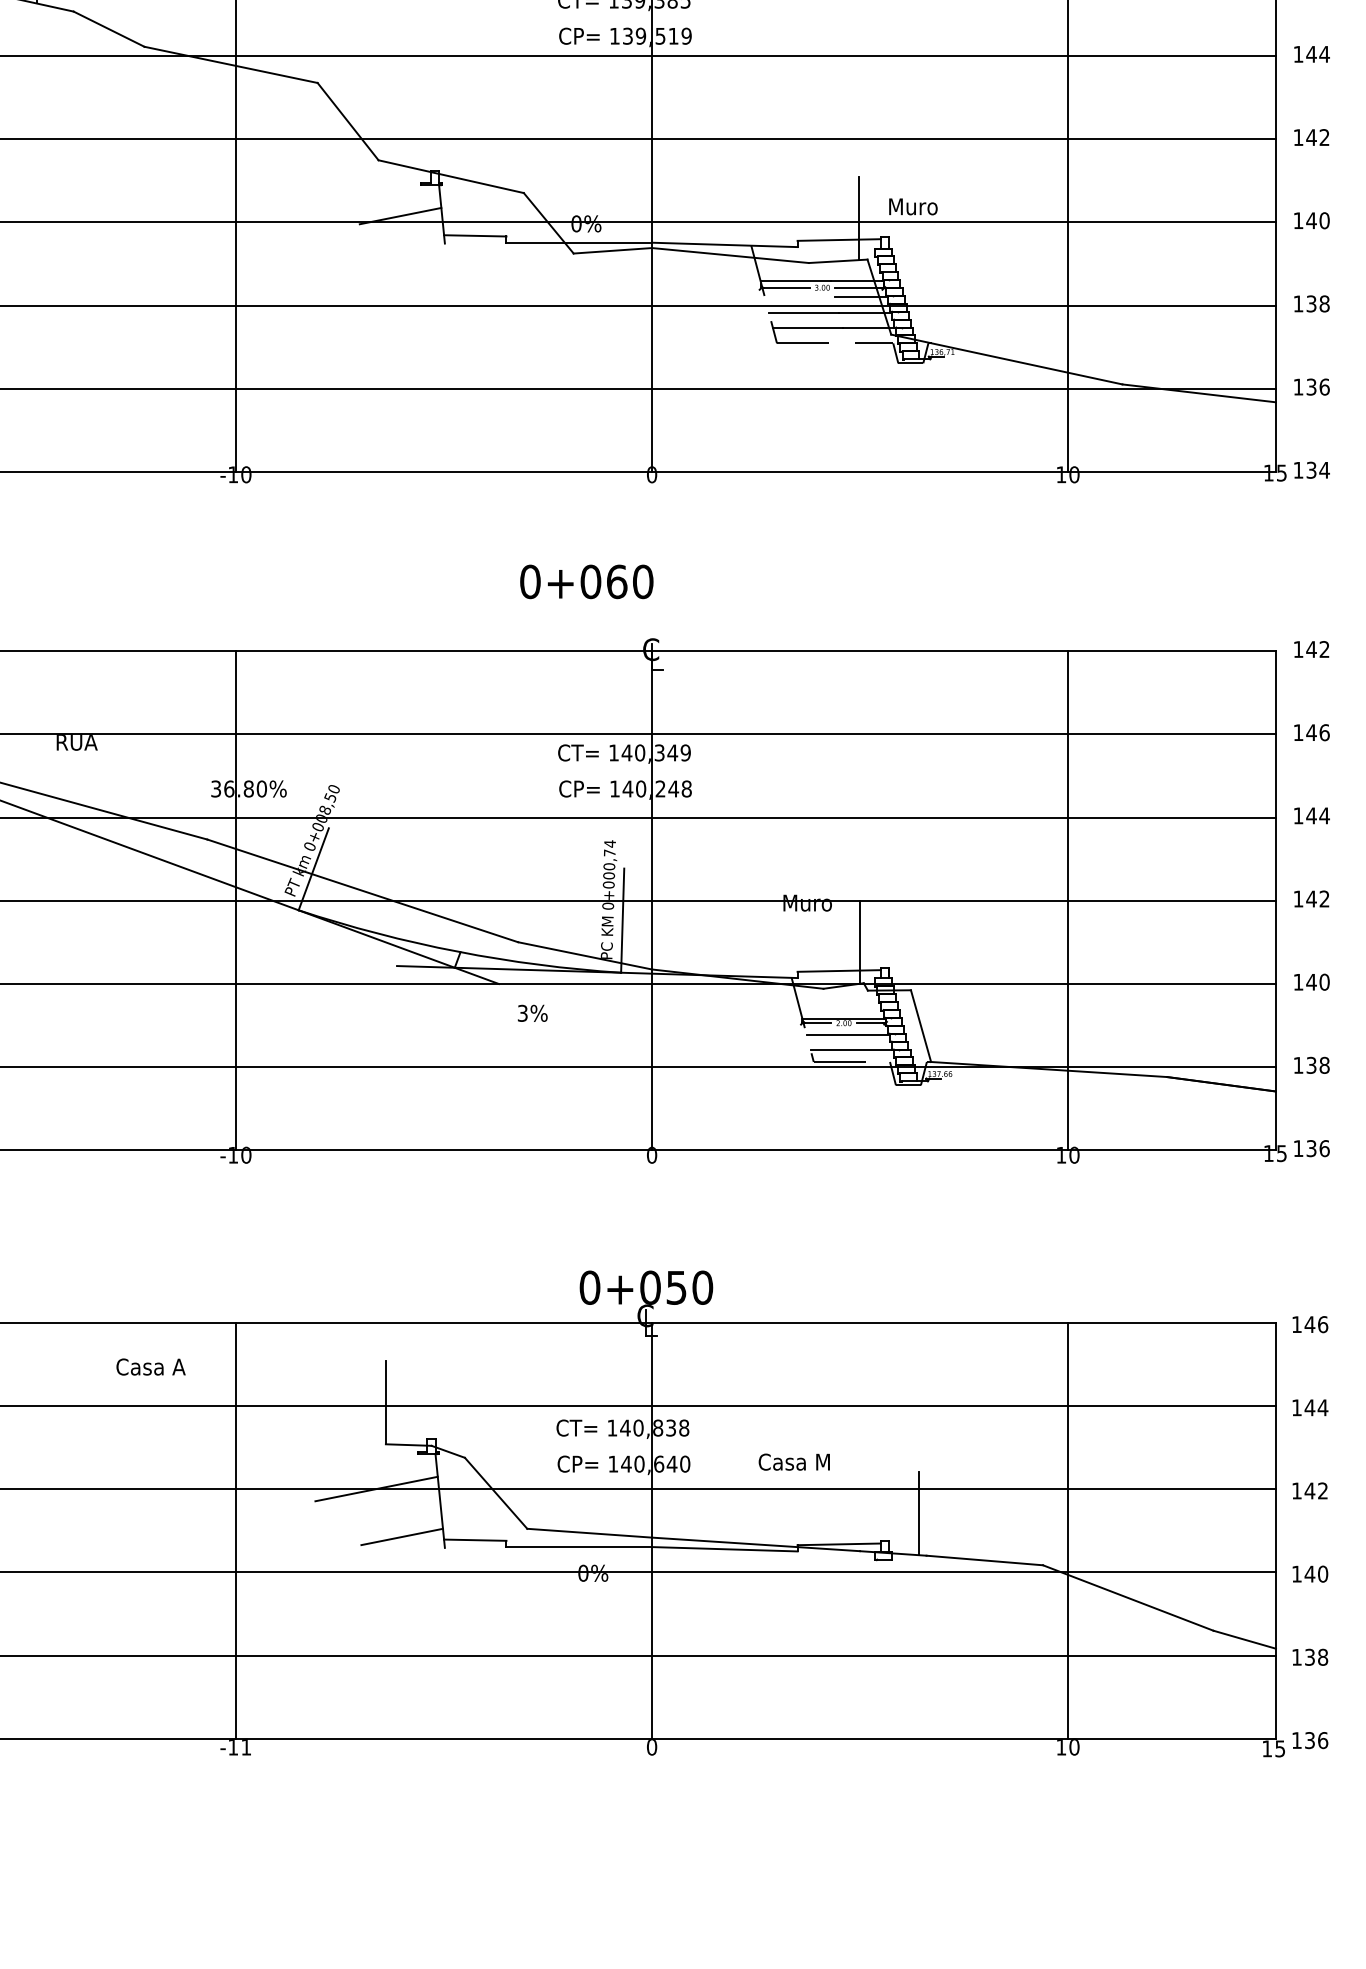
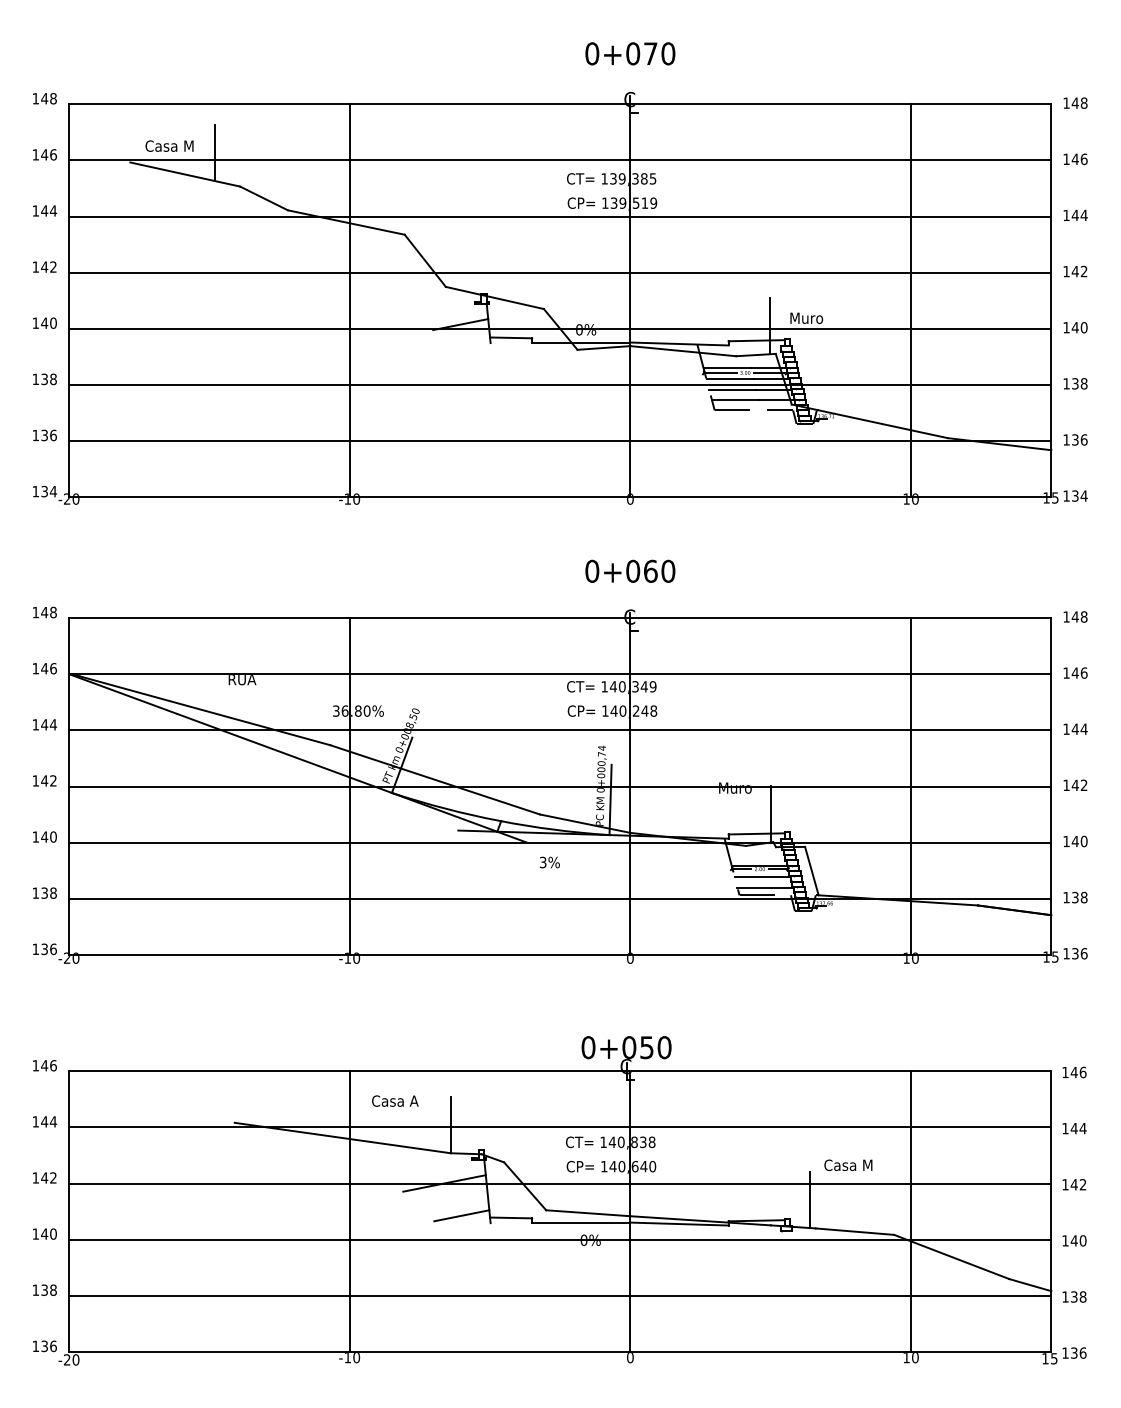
line: (798, 297) -> (729, 379), added
text: (587, 580) -> (630, 570), moved
text: (1323, 648) -> (1083, 616), 142 -> 148
text: (151, 1366) -> (395, 1100), moved
line: (225, 1420) -> (342, 1137), added
text: (794, 1462) -> (848, 1165), moved
text: (246, 1748) -> (356, 1358), -11 -> -10

